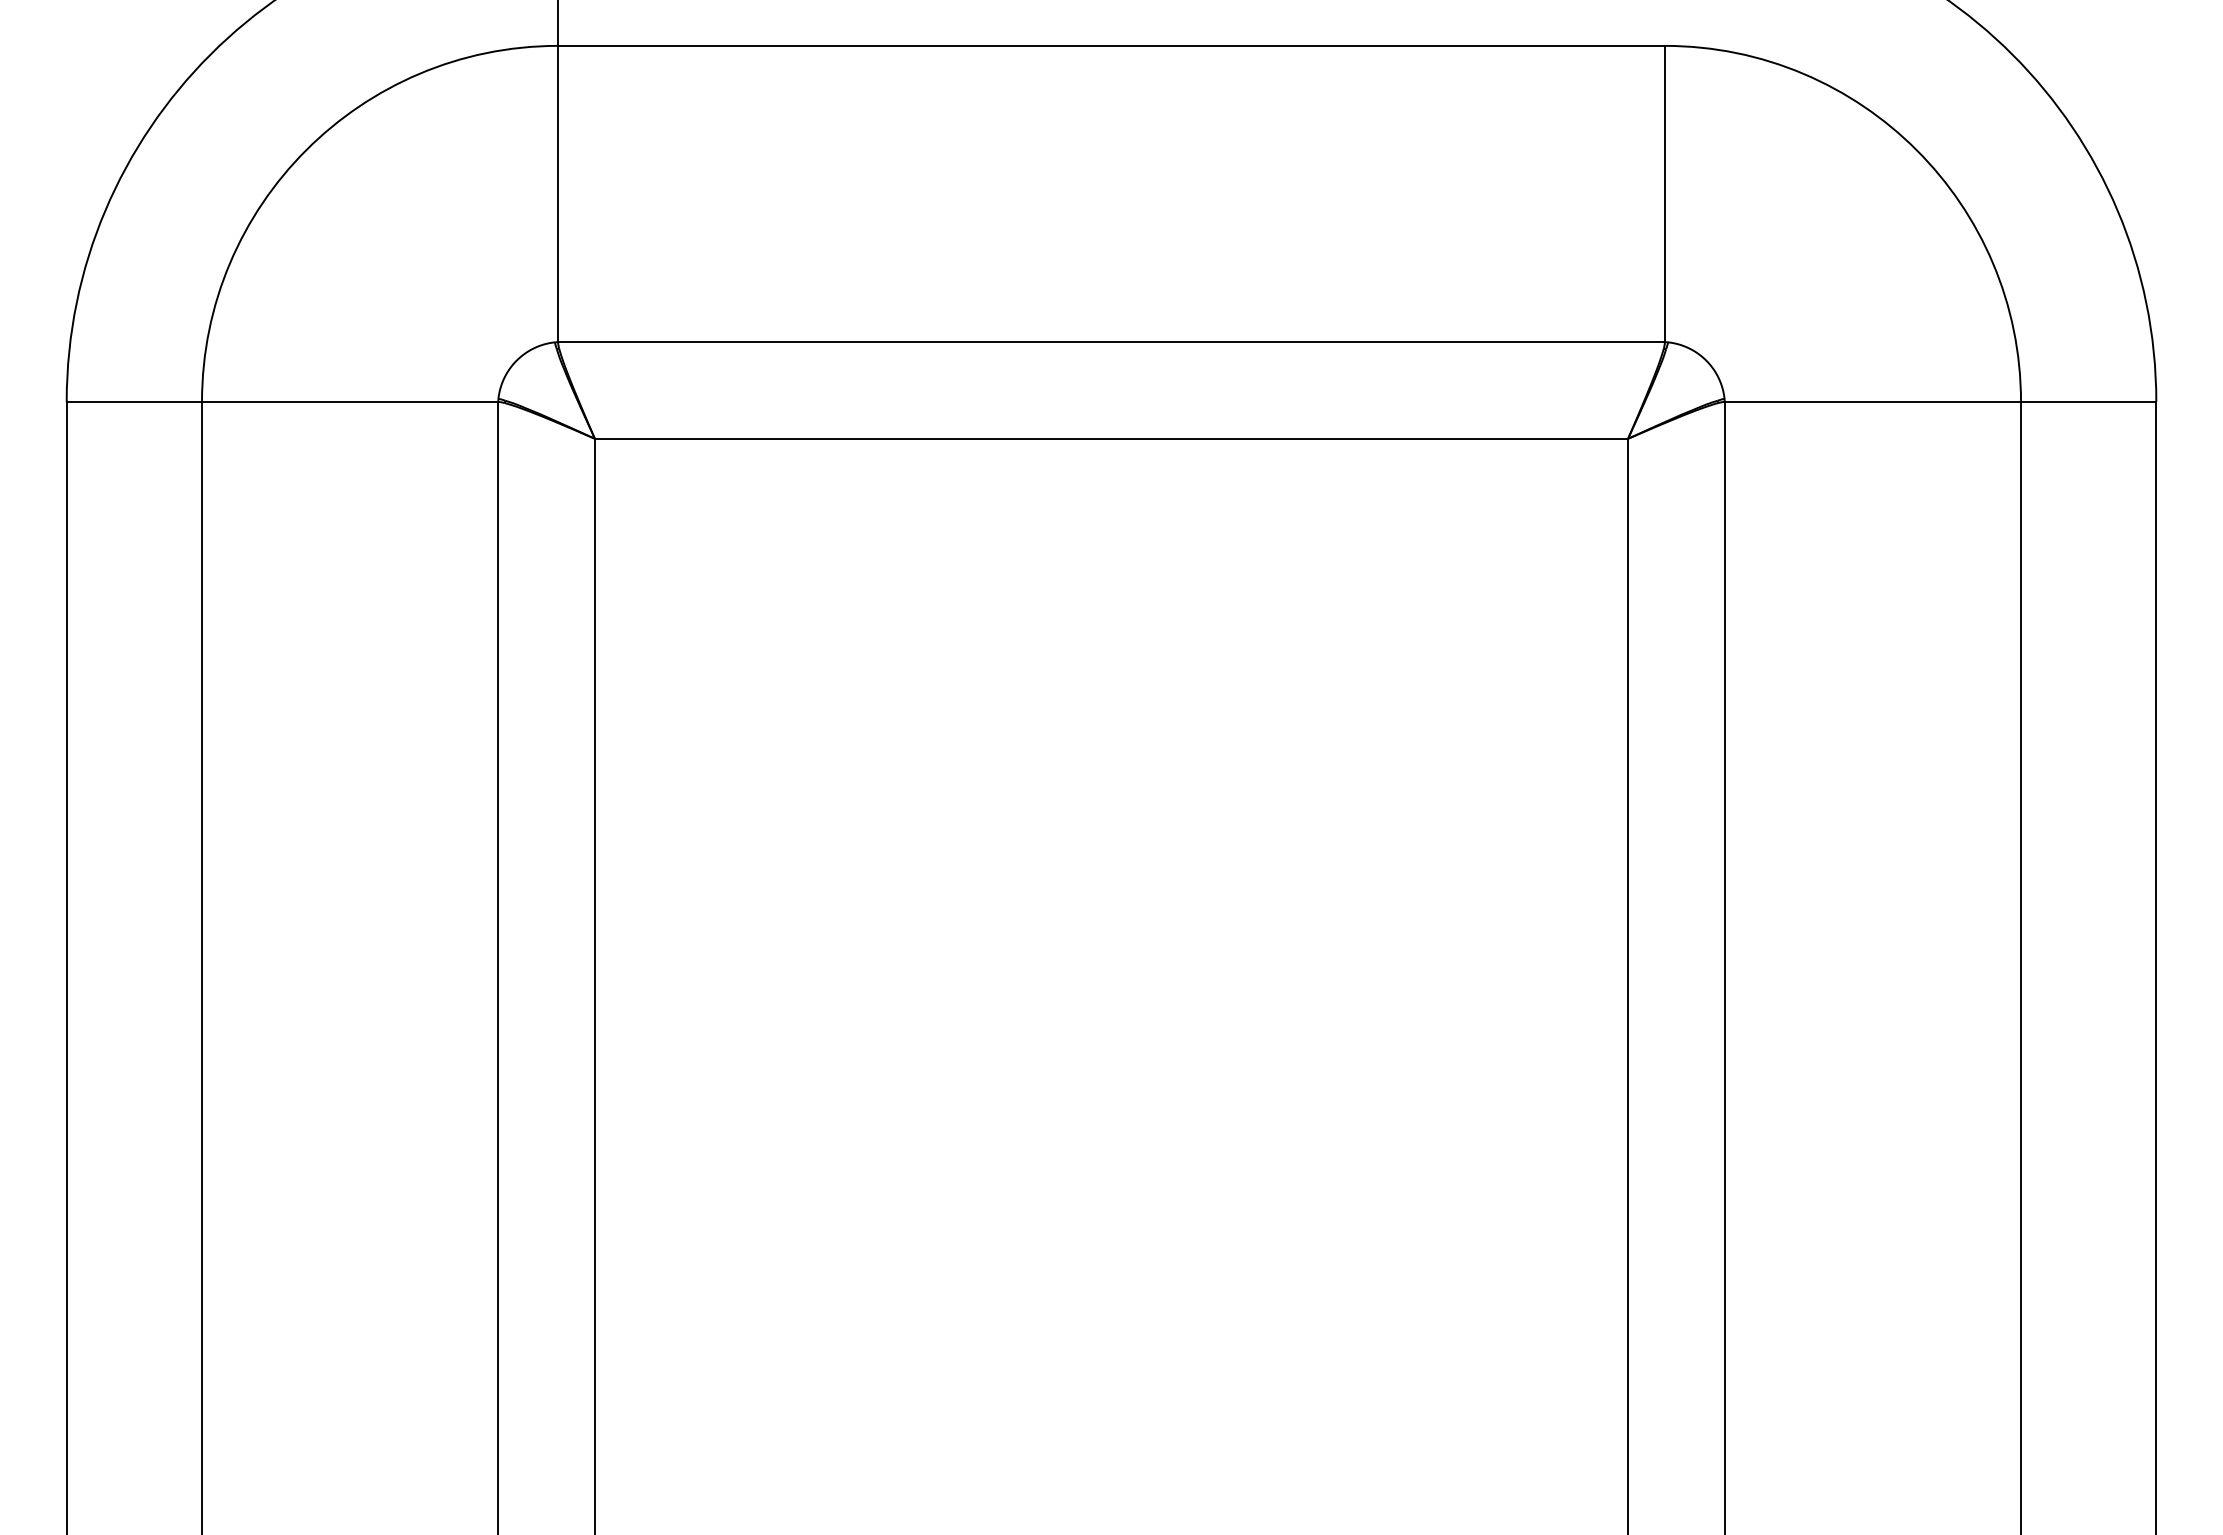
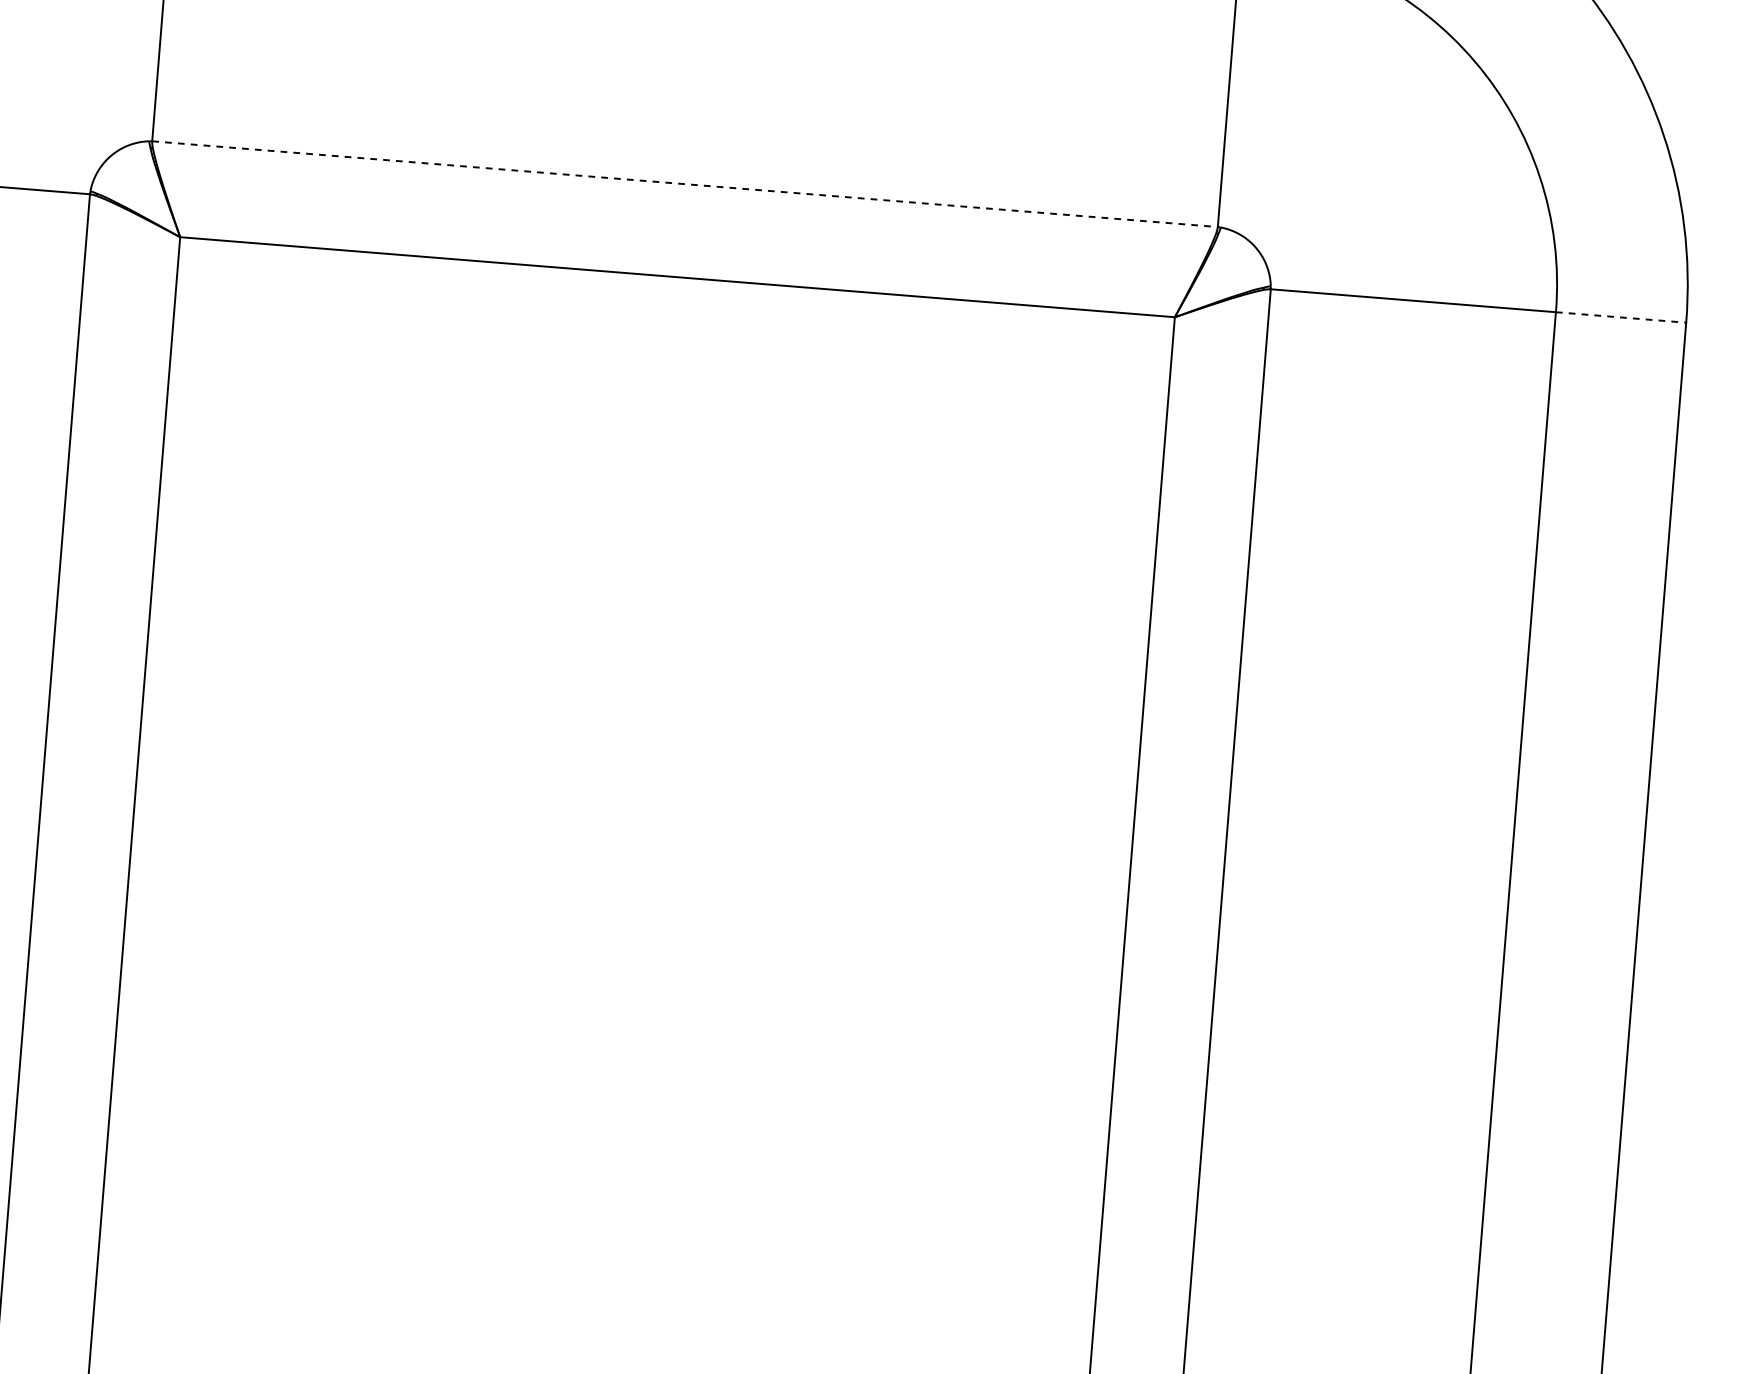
line: (1112, 342) -> (685, 184), solid -> dashed
line: (2088, 401) -> (1620, 317), solid -> dashed

